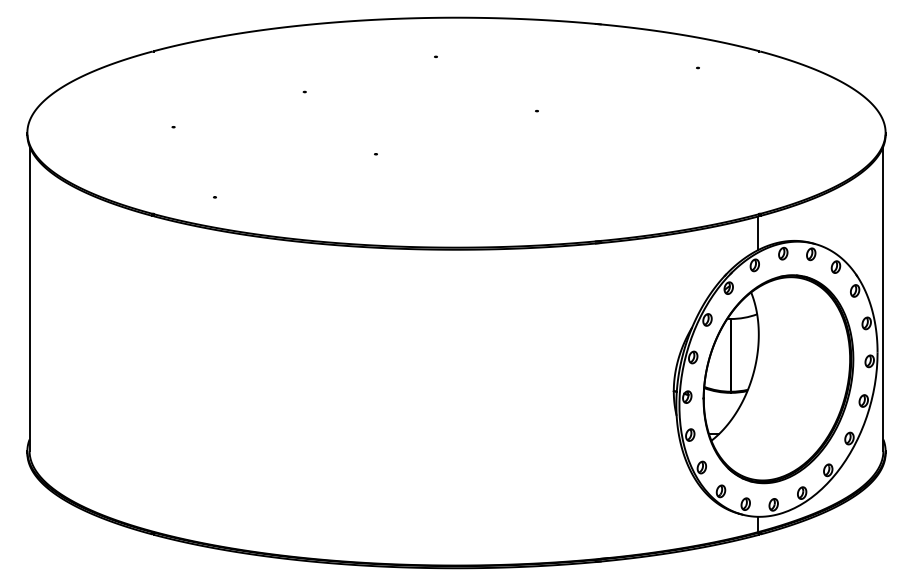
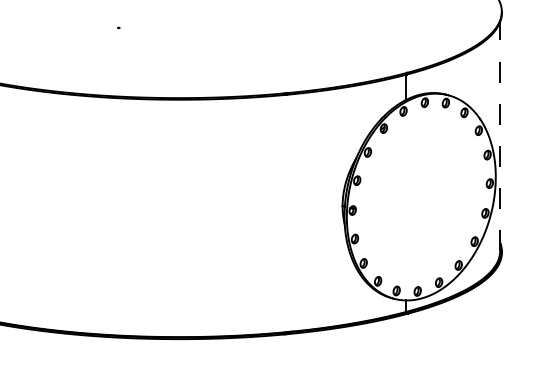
line: (883, 298) -> (500, 136), solid -> dashed
part: (778, 379) -> (421, 197), removed

